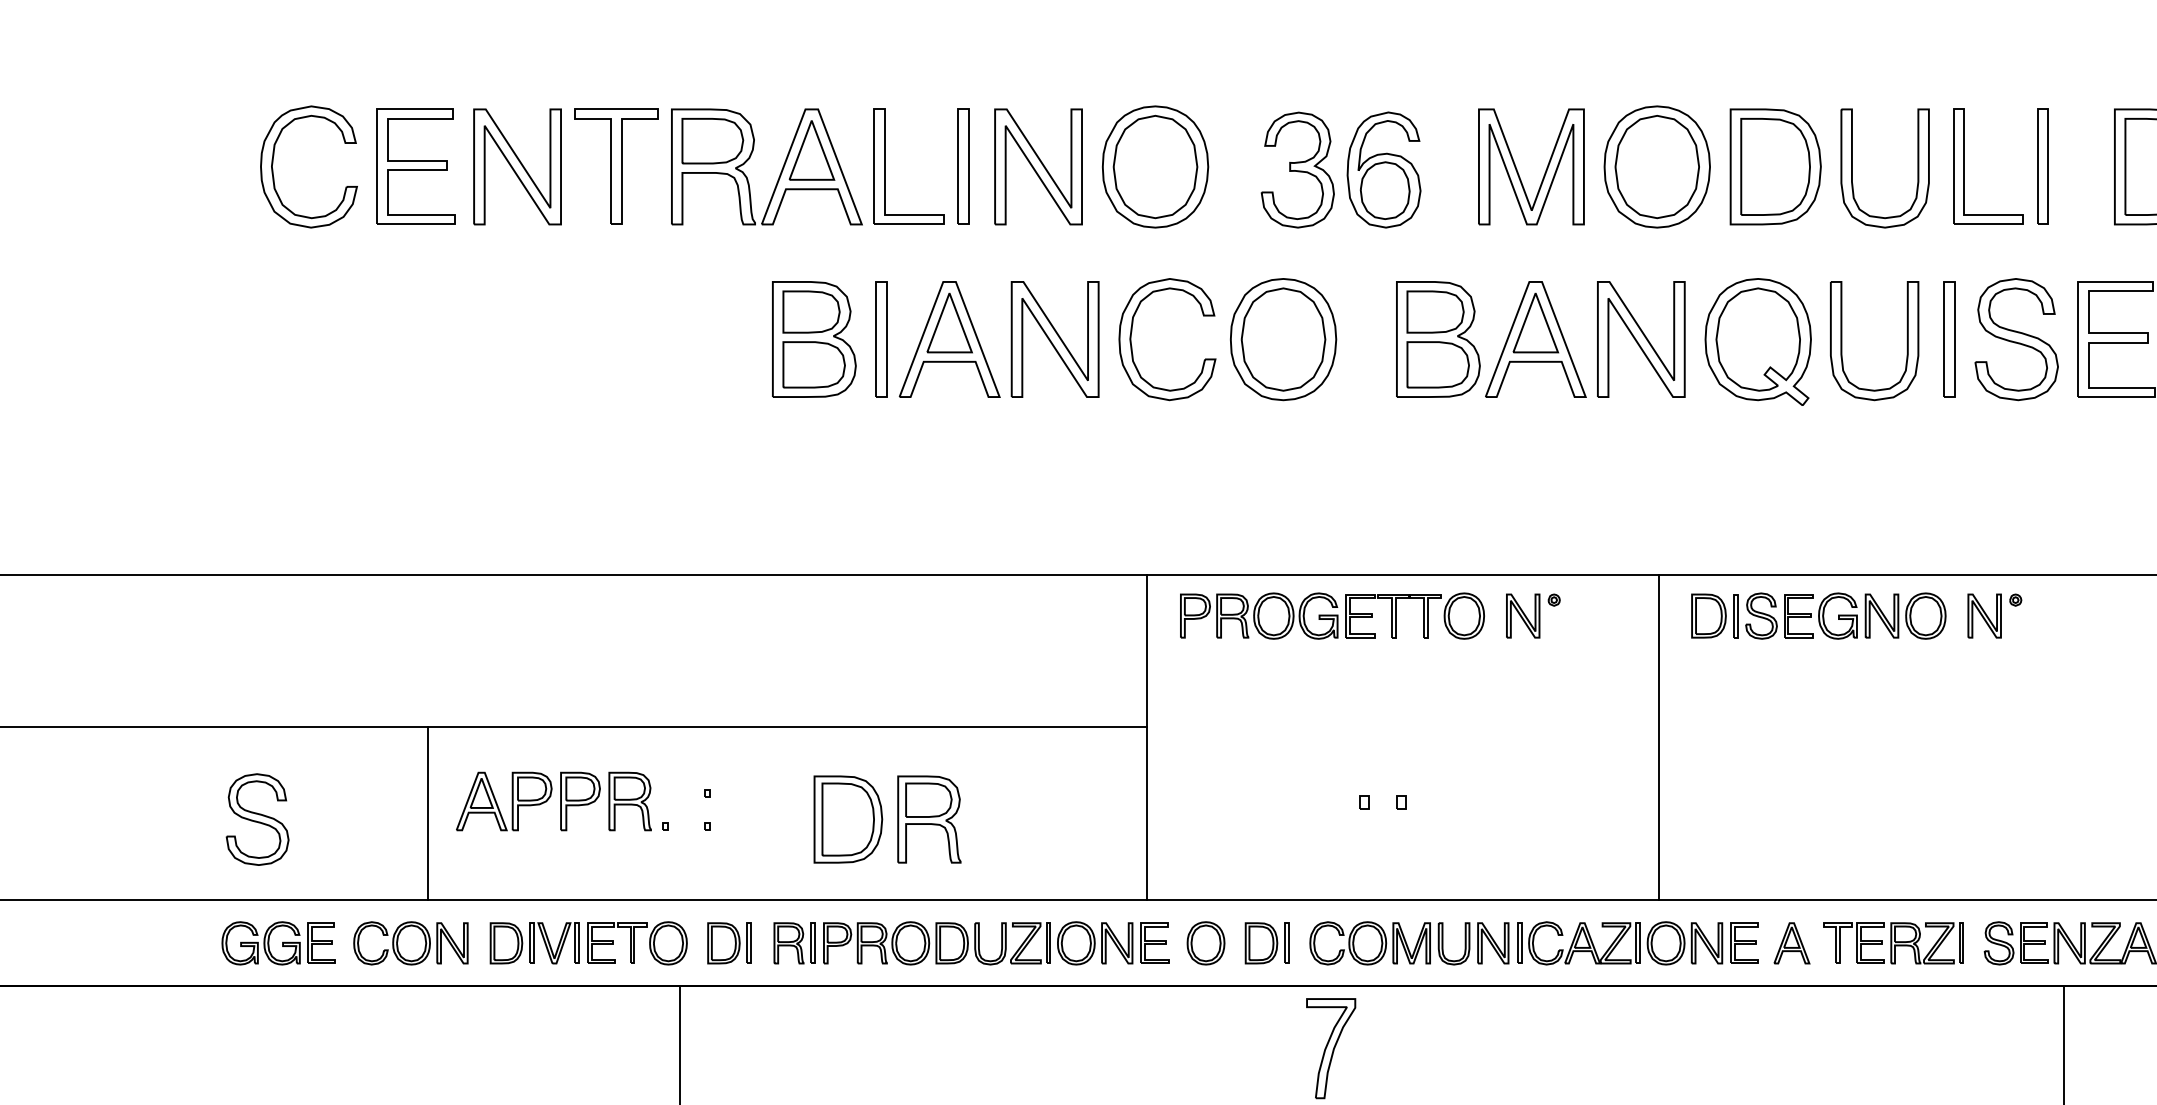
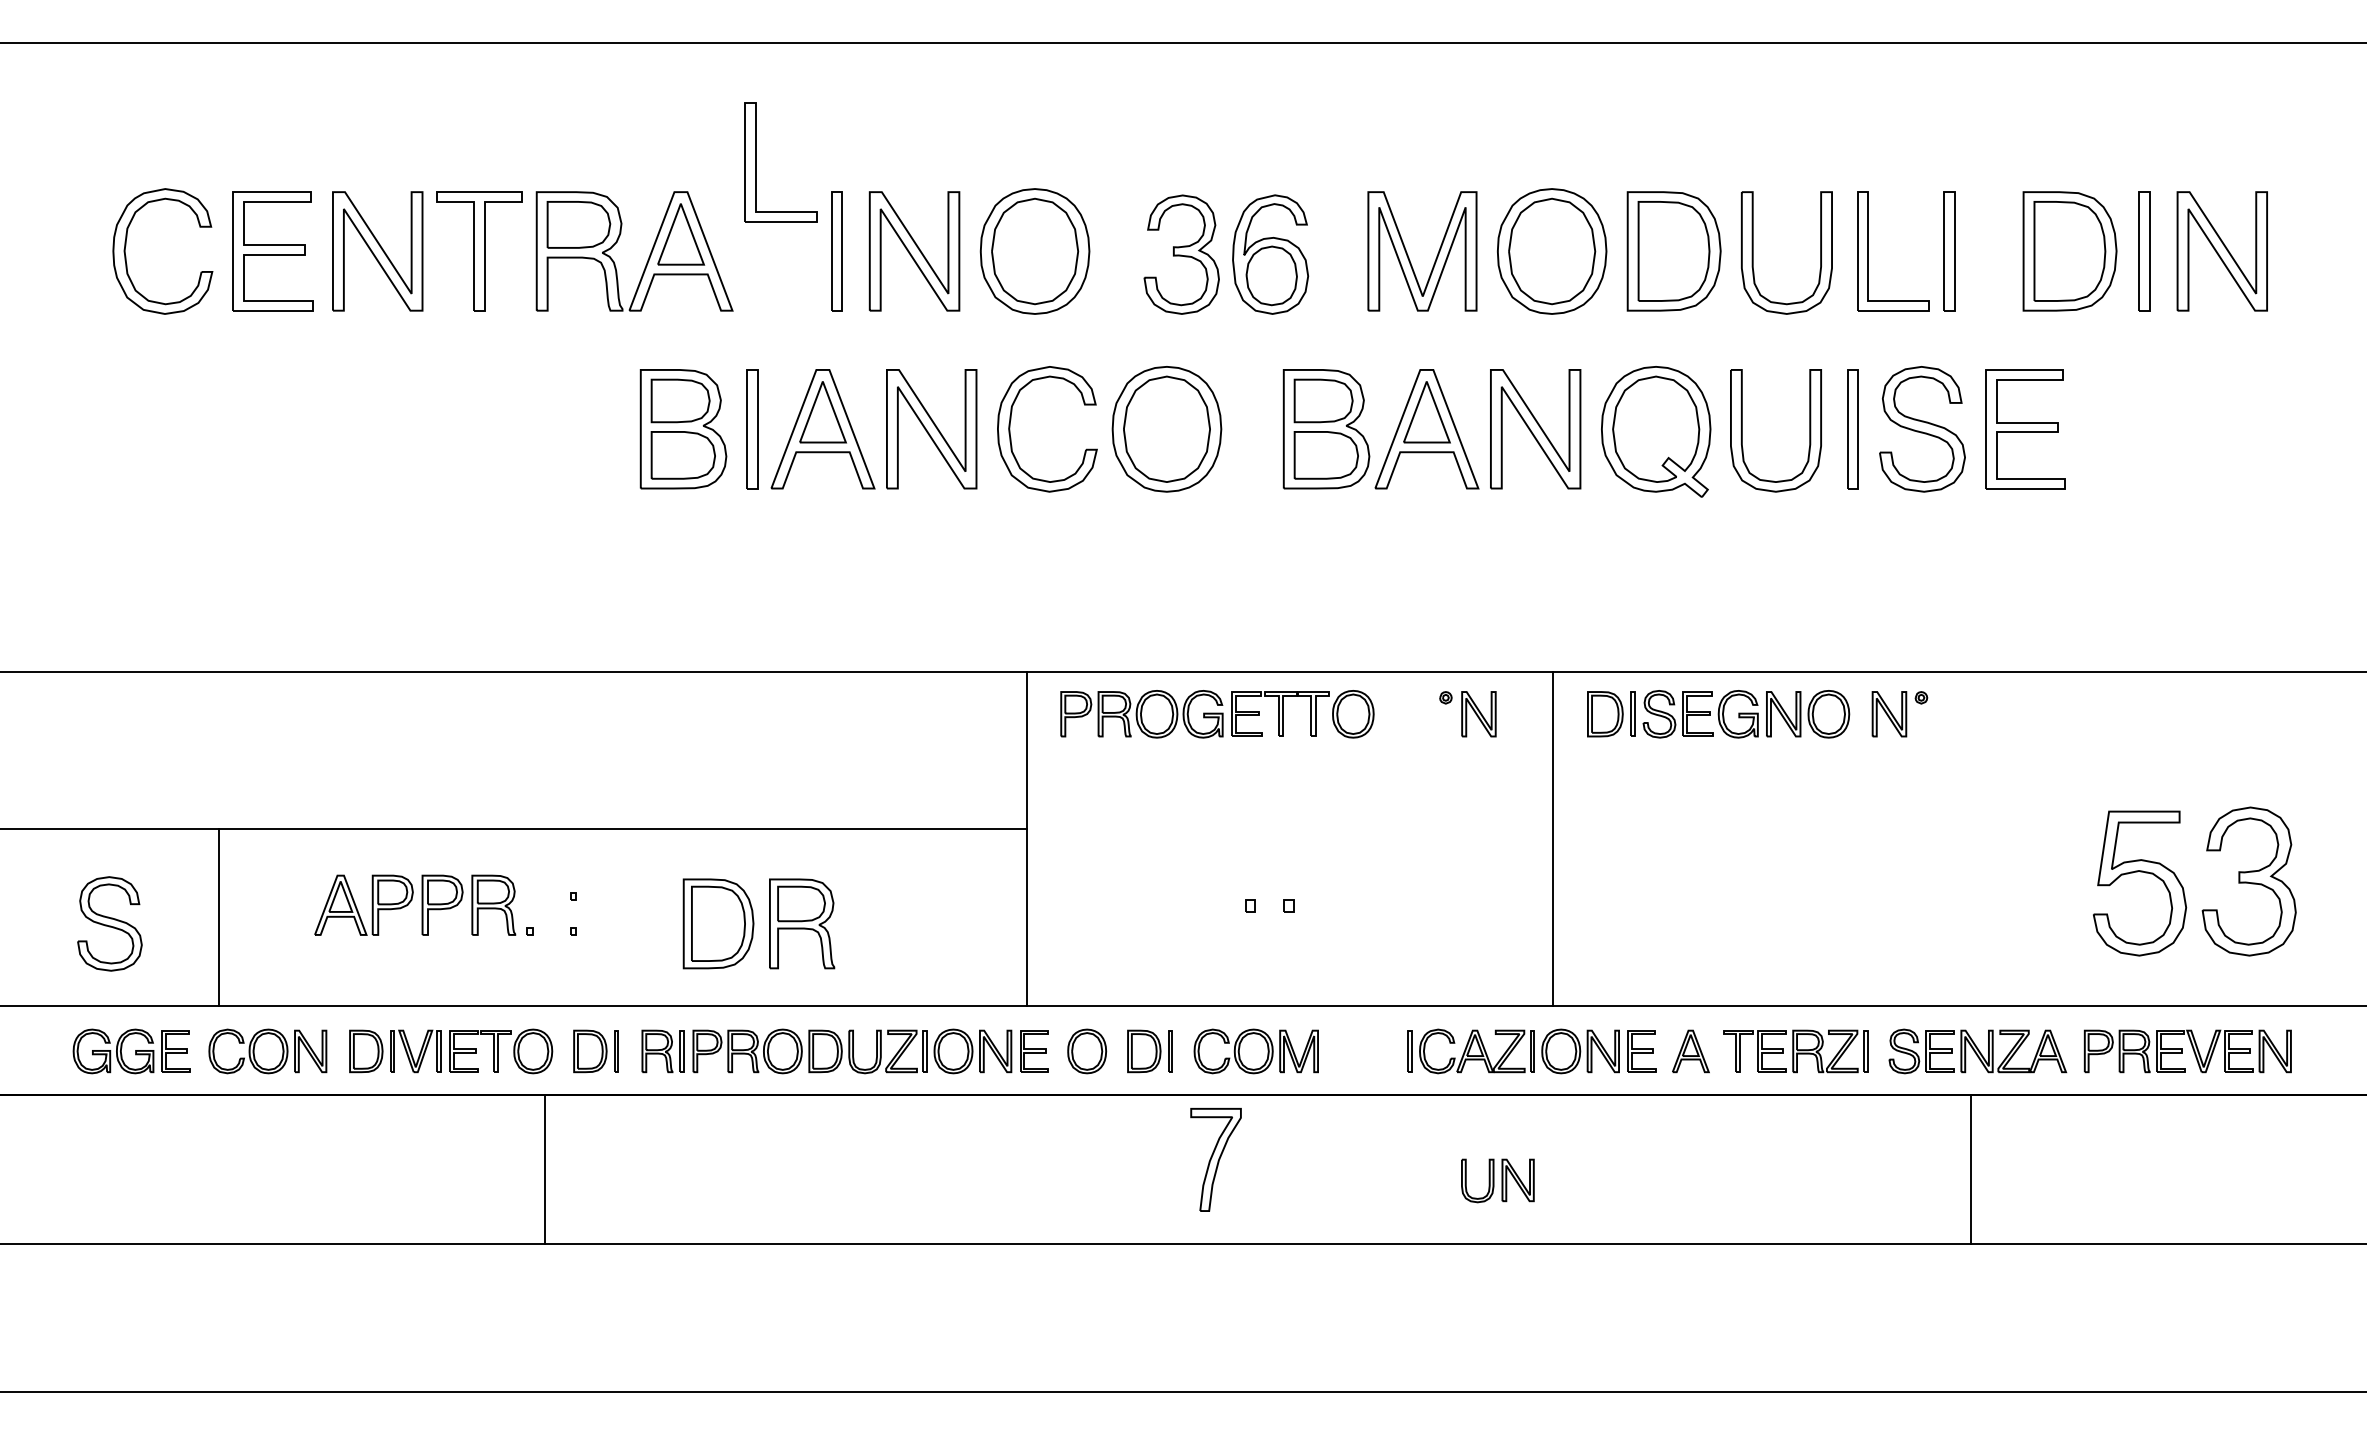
part: (885, 167) -> (756, 162), moved
part: (1522, 616) -> (1478, 714), moved
line: (428, 813) -> (218, 917), moved
part: (1473, 943) -> (1497, 1180), moved

